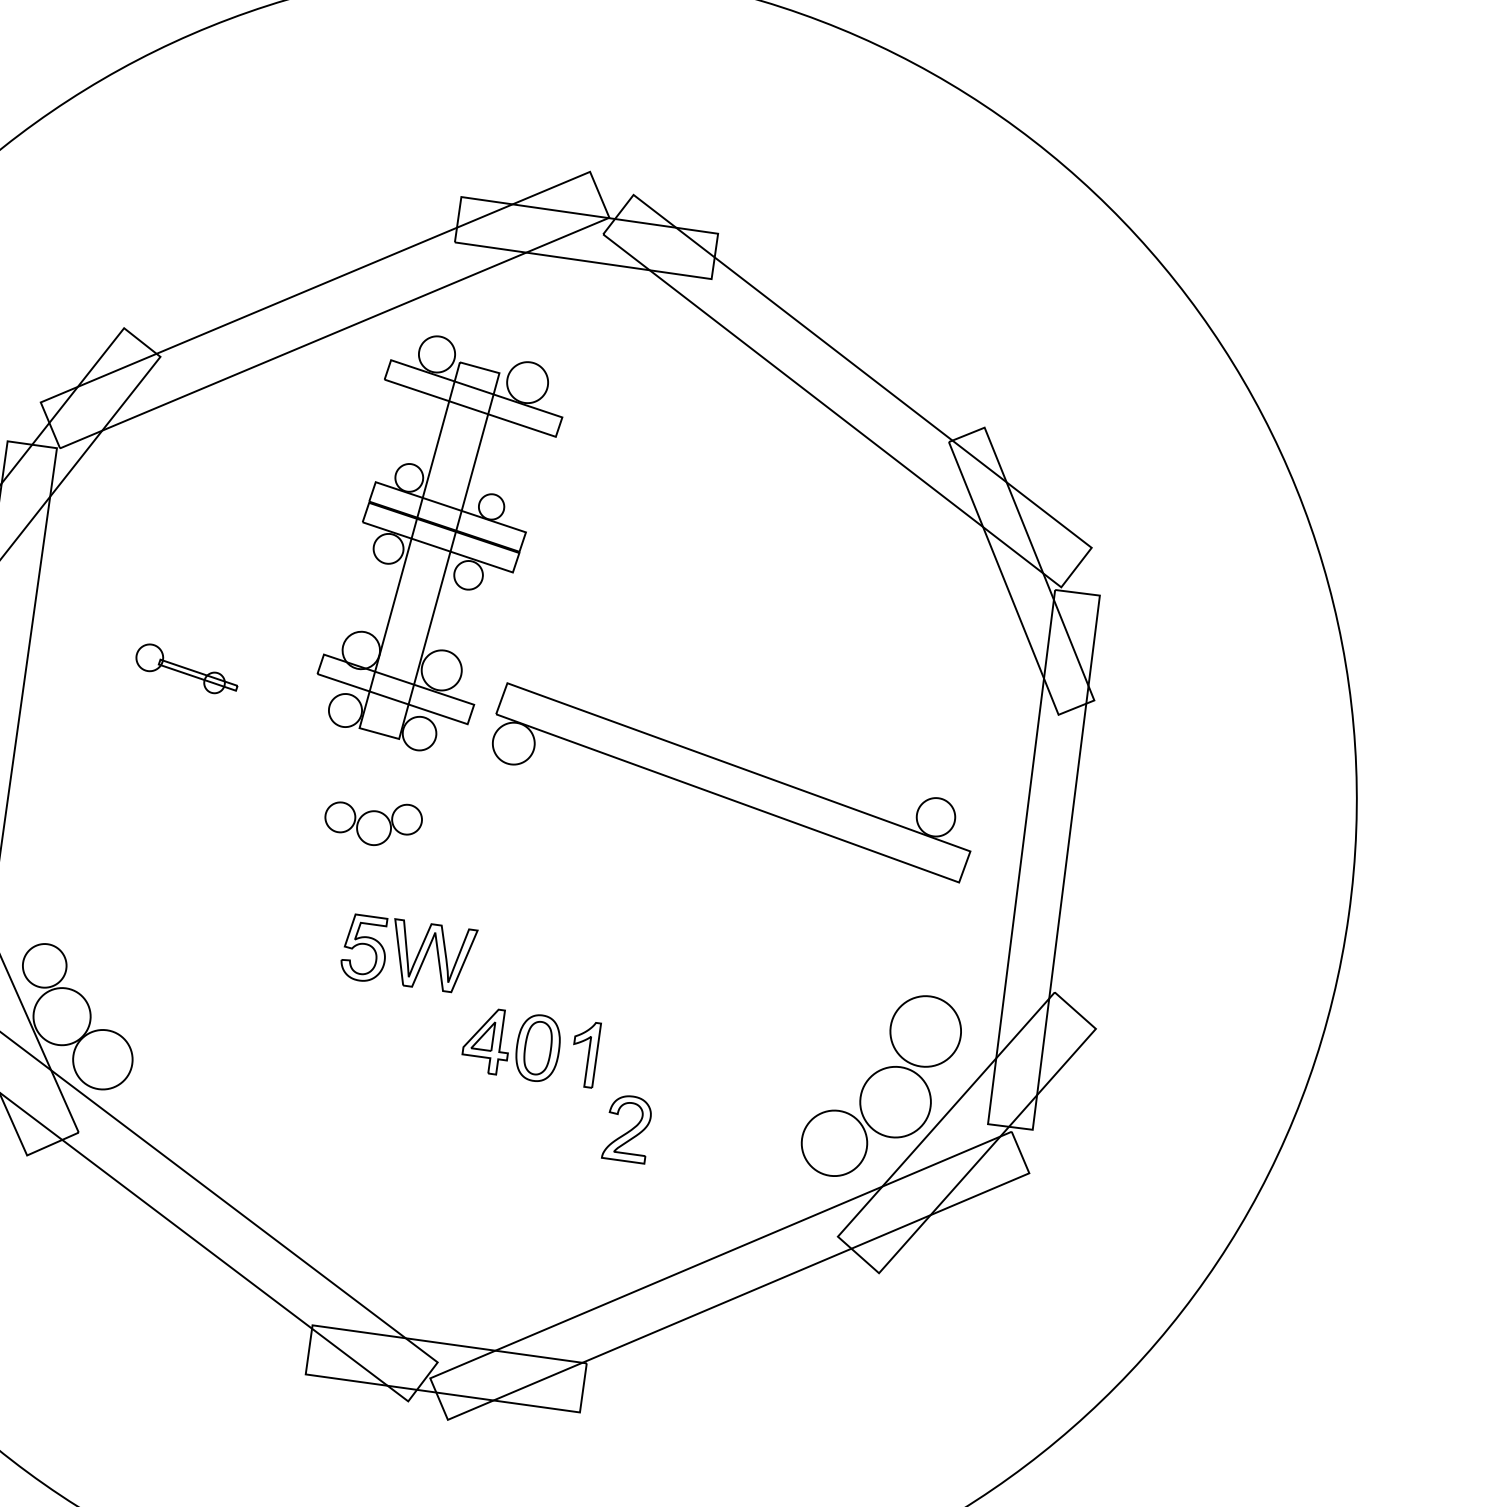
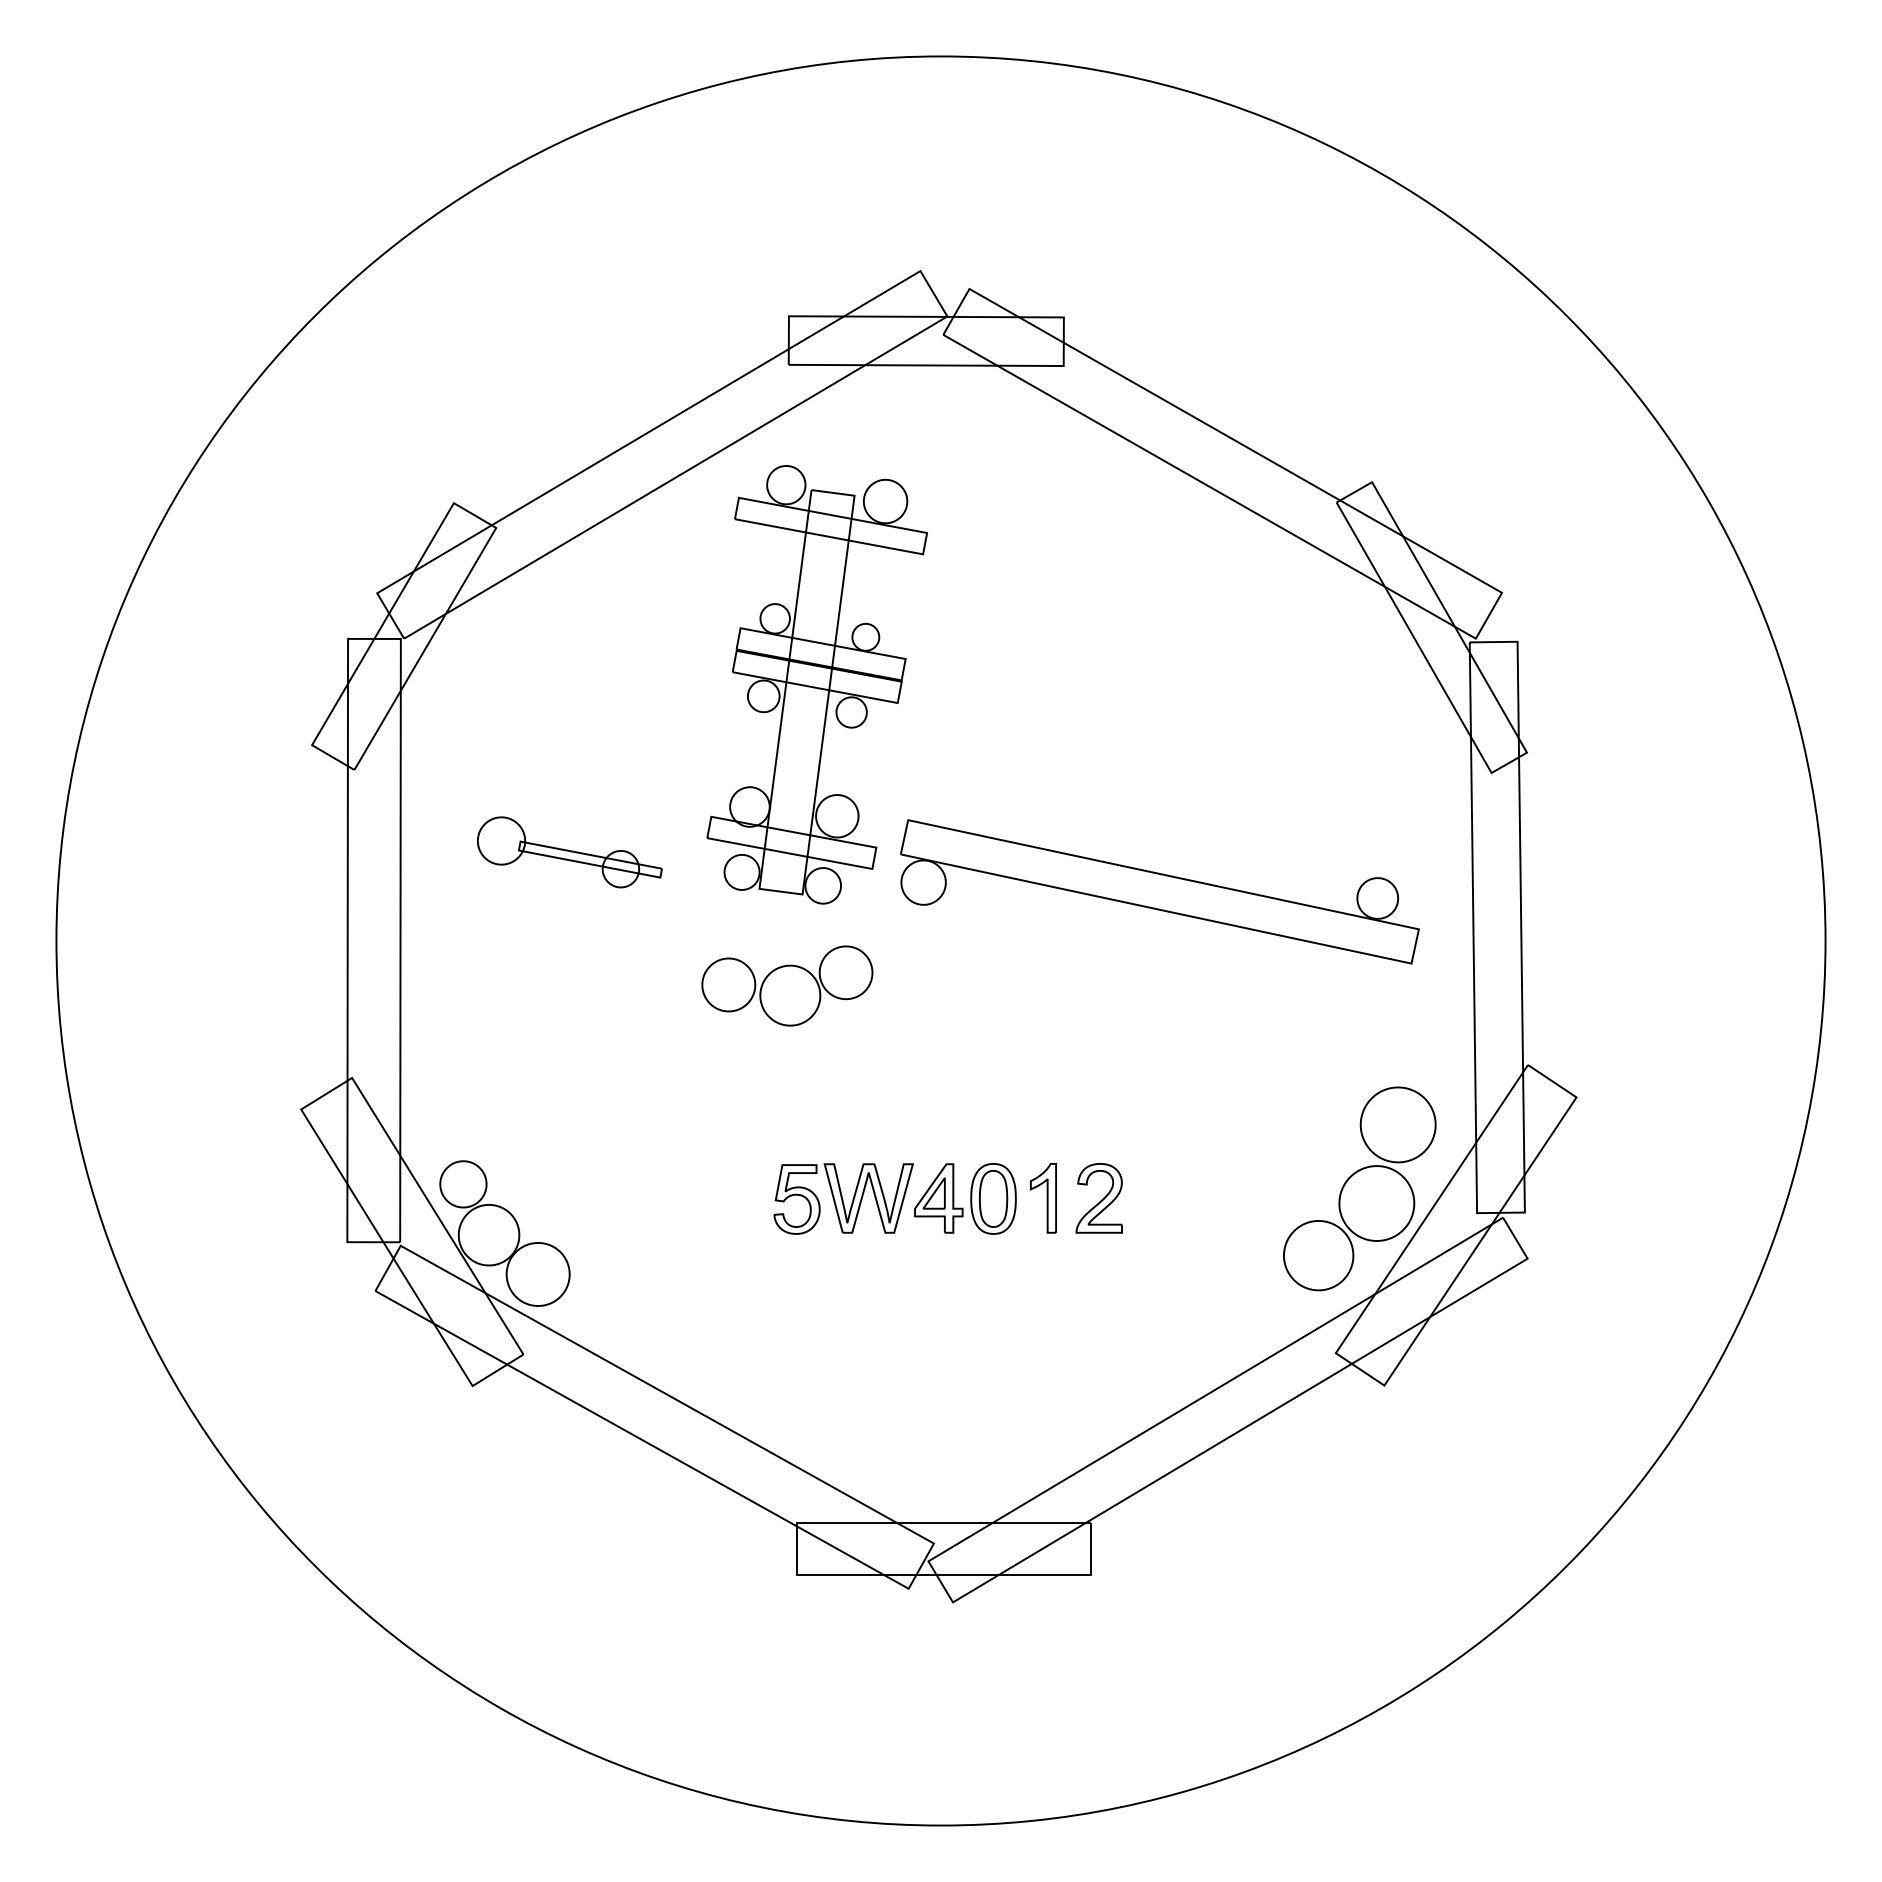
part: (186, 669) -> (569, 852), size x1.67
part: (373, 822) -> (787, 985), size x1.67
part: (408, 953) -> (843, 1198), moved
part: (626, 1128) -> (1098, 1198), moved

